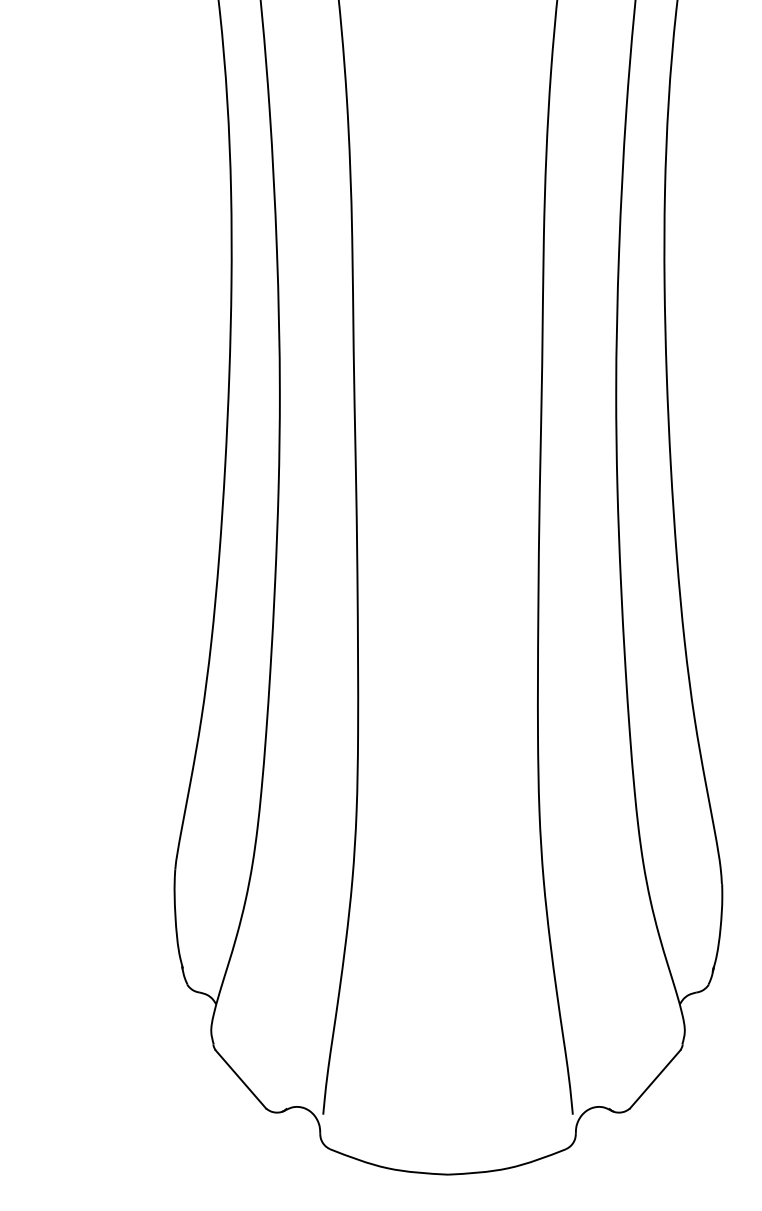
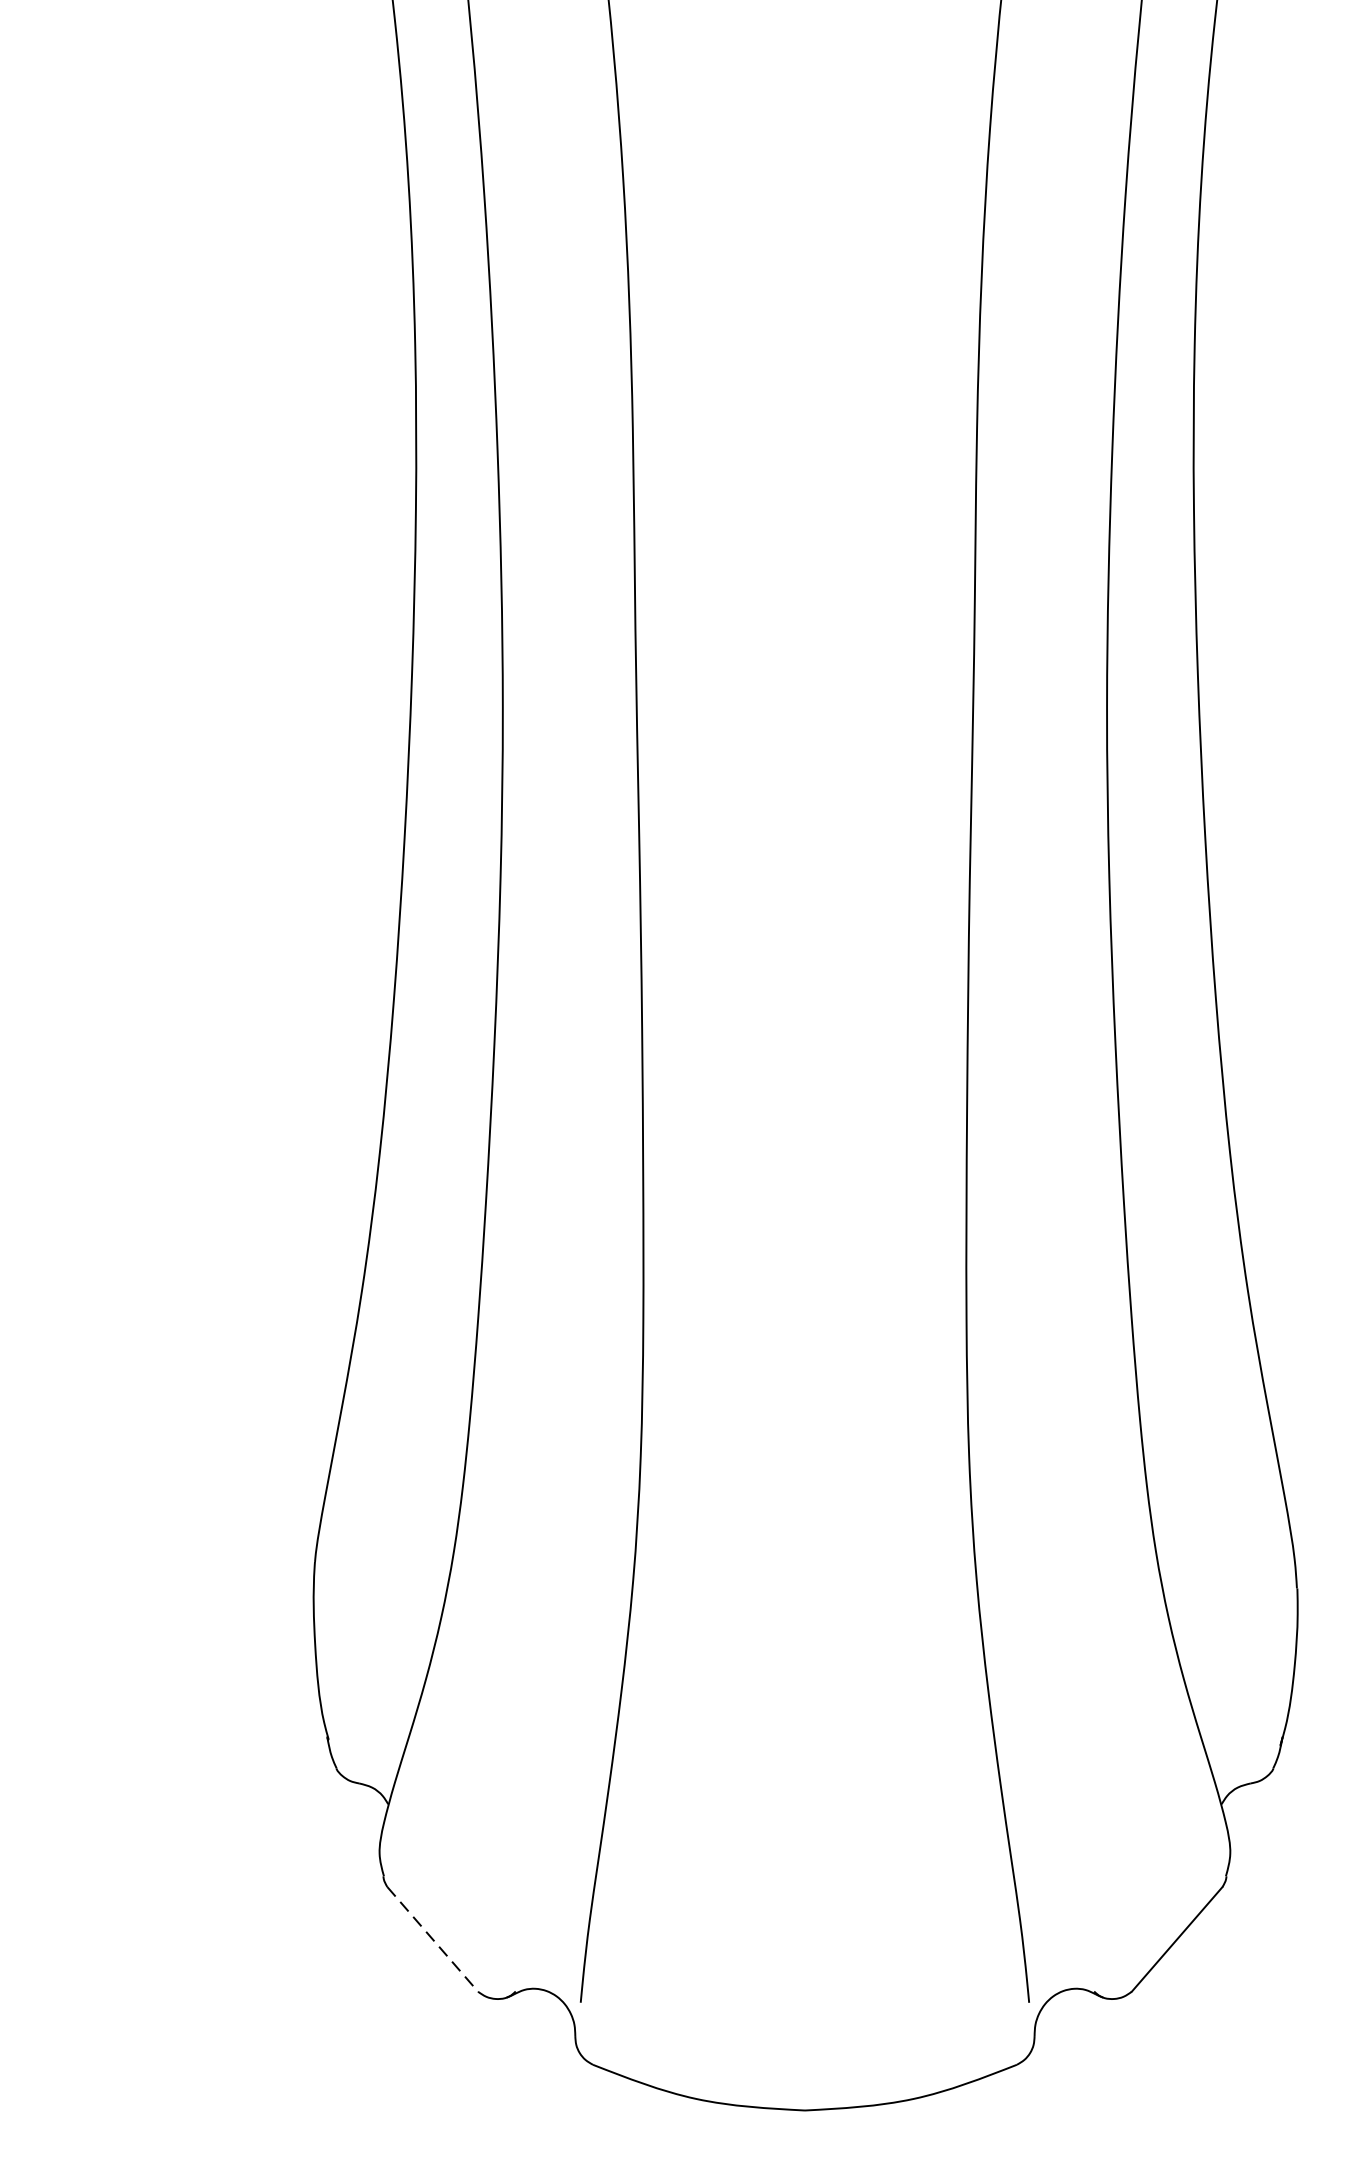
line: (240, 1079) -> (432, 1939), solid -> dashed

